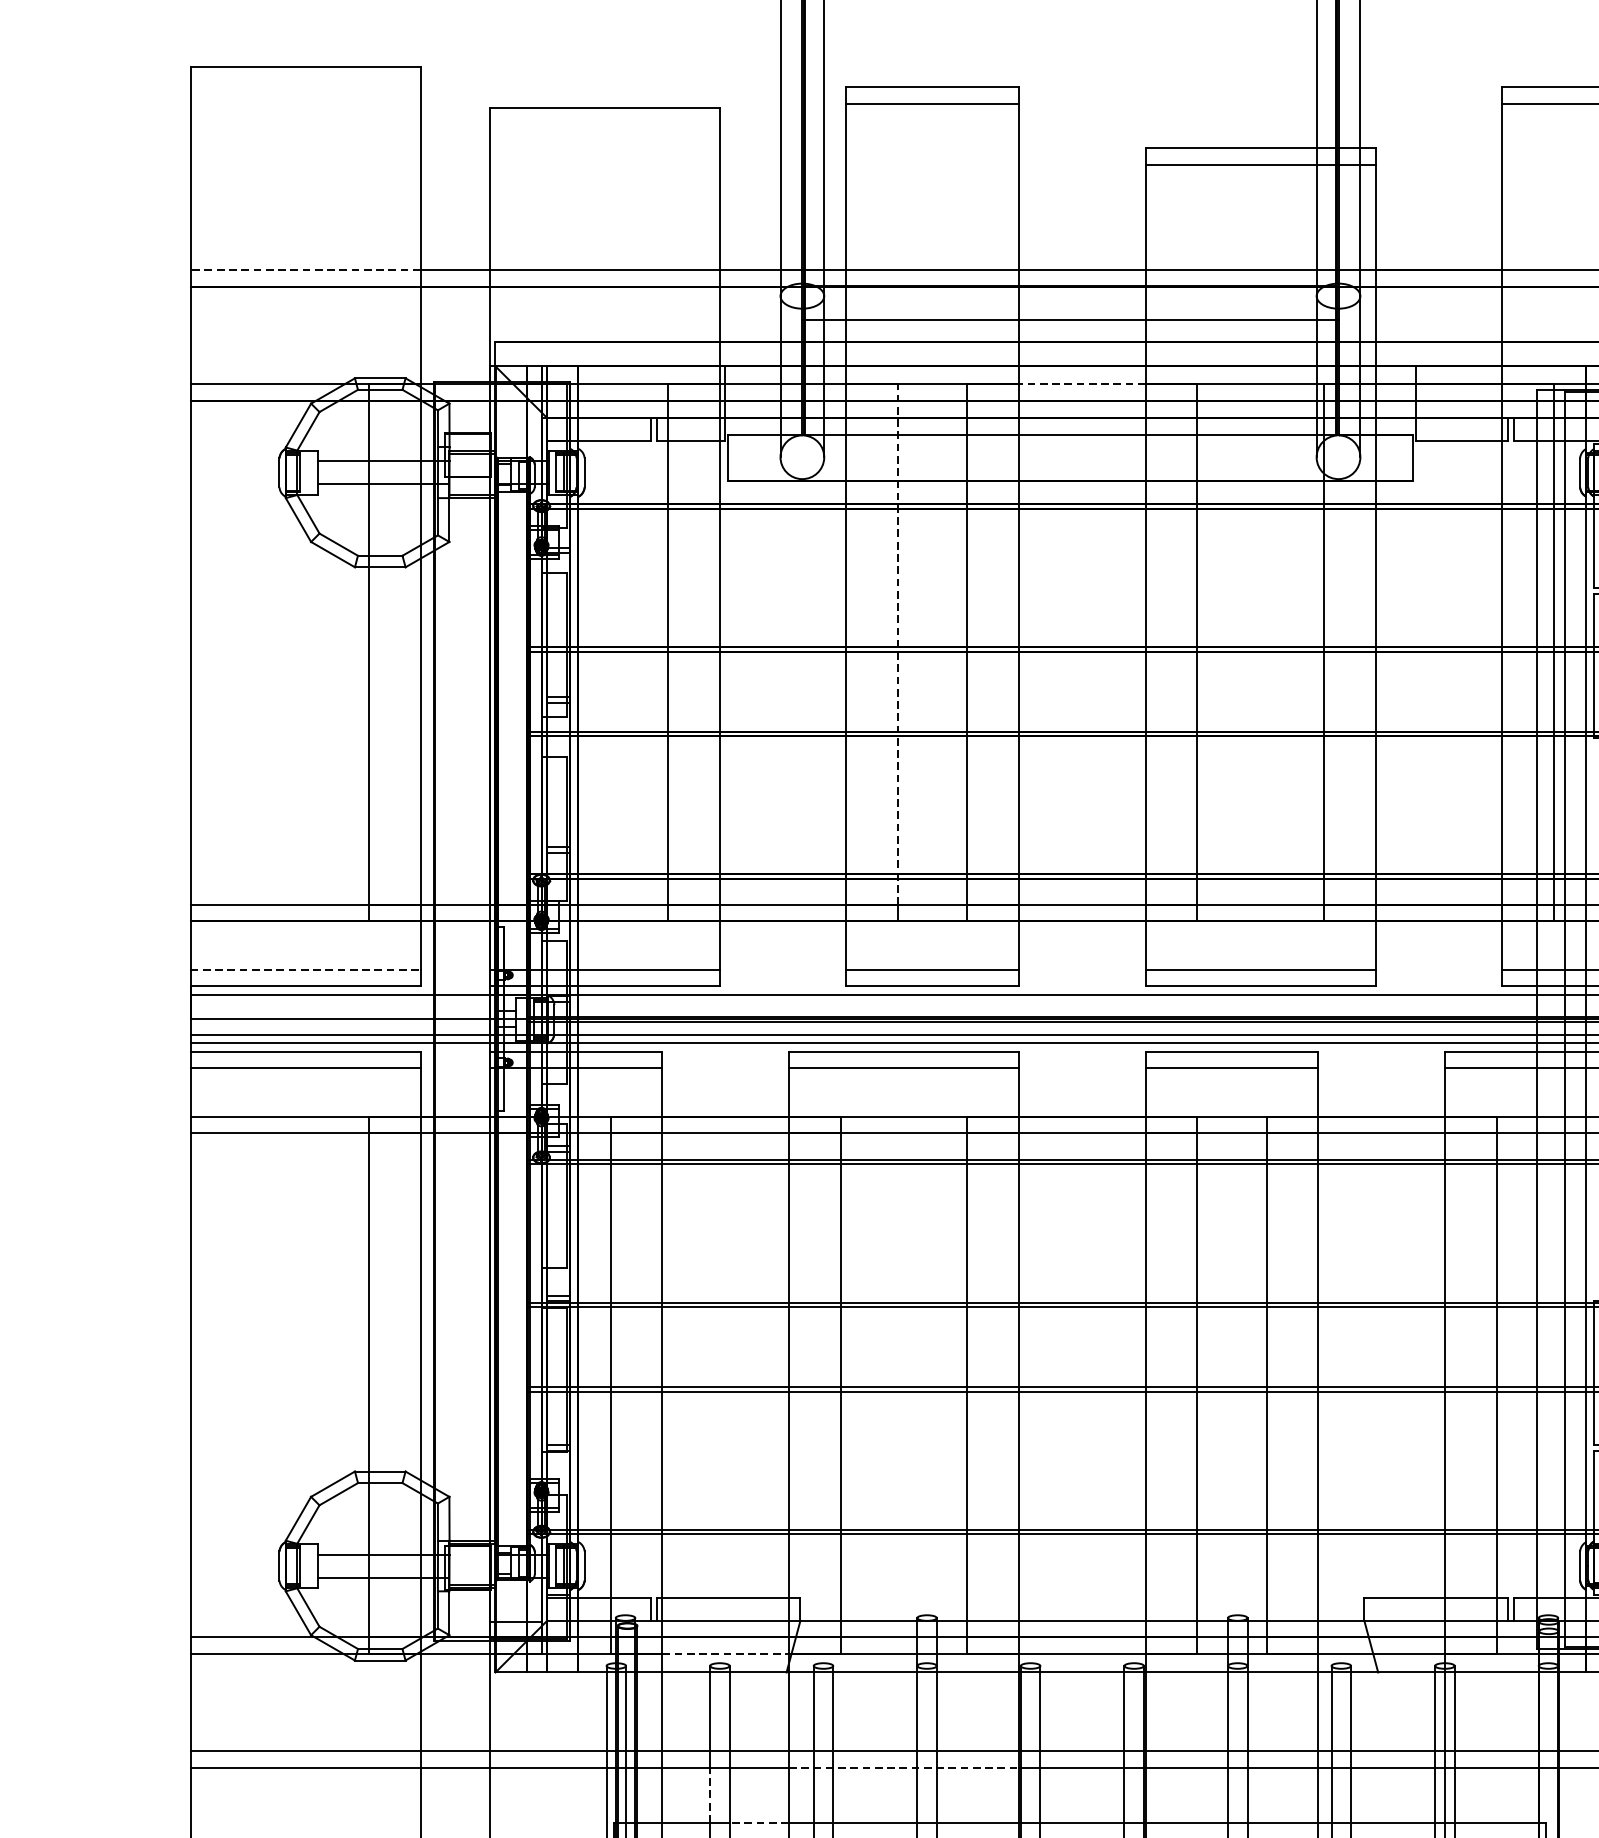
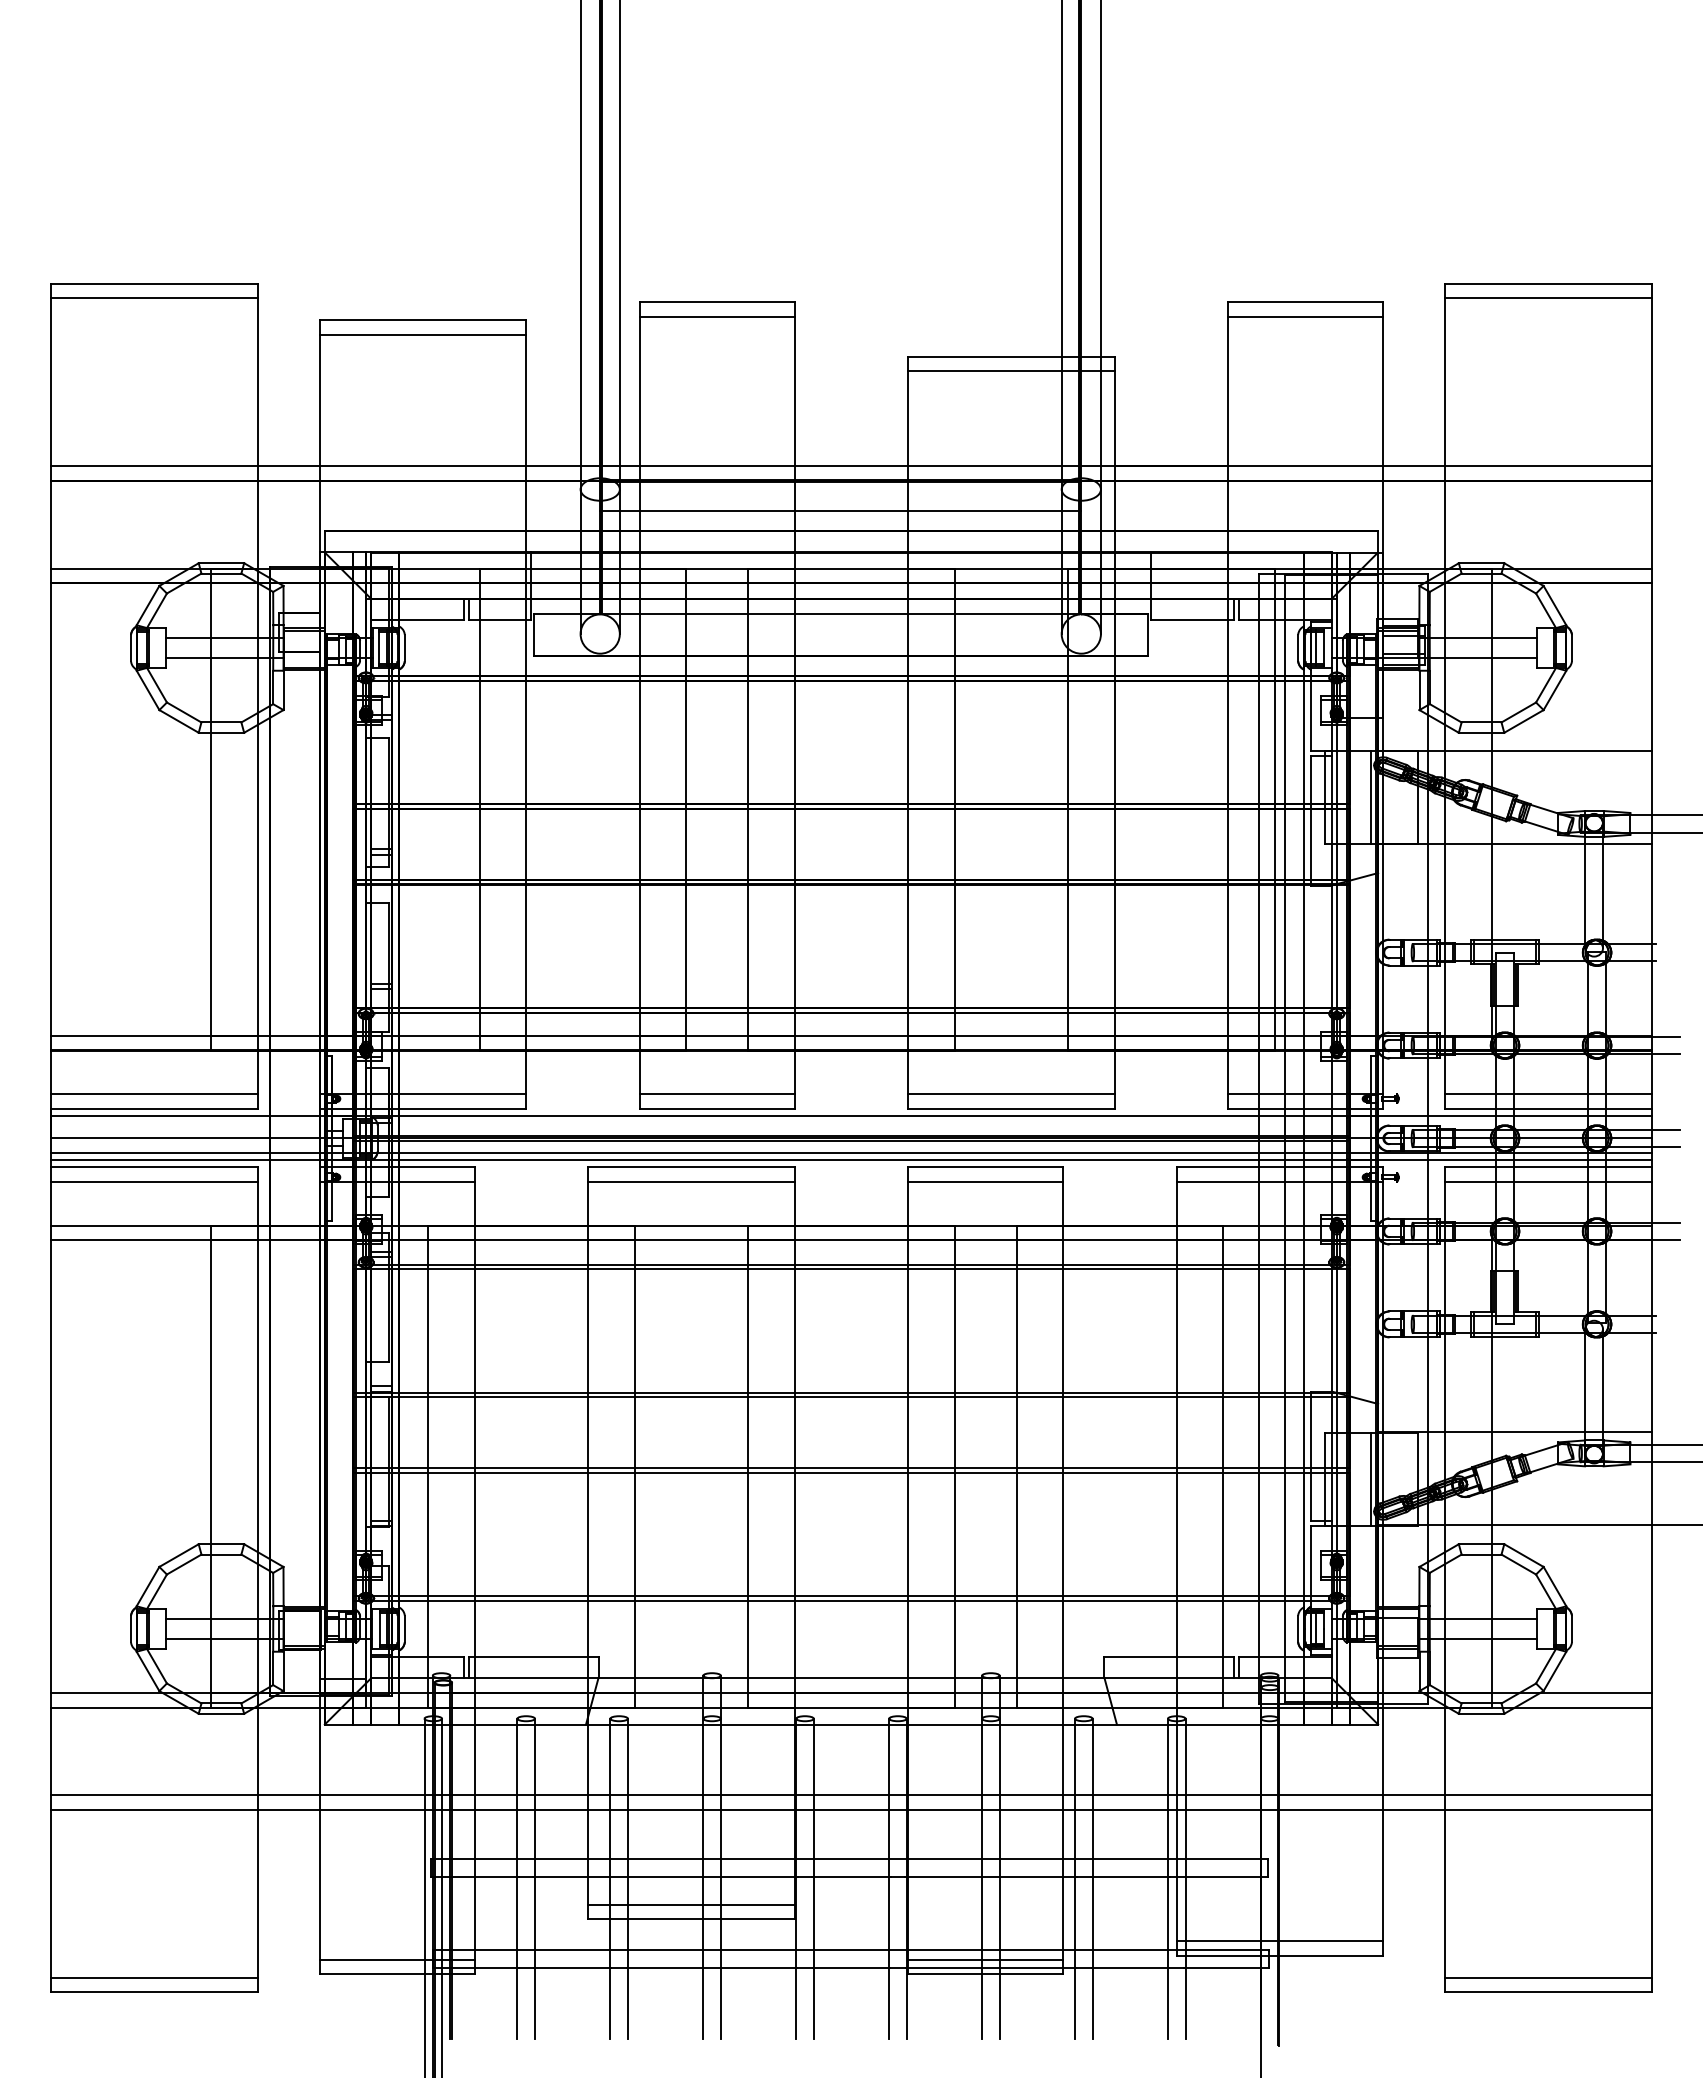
line: (305, 83) -> (154, 298), added
line: (604, 123) -> (422, 334), added
line: (304, 270) -> (153, 466), dashed -> solid
line: (1082, 384) -> (851, 568), dashed -> solid
line: (898, 644) -> (686, 802), dashed -> solid
line: (305, 970) -> (154, 1094), dashed -> solid
line: (725, 1653) -> (531, 1707), dashed -> solid
line: (904, 1767) -> (691, 1809), dashed -> solid
line: (710, 1795) -> (517, 1834), dashed -> solid
line: (759, 1822) -> (561, 1859), dashed -> solid

